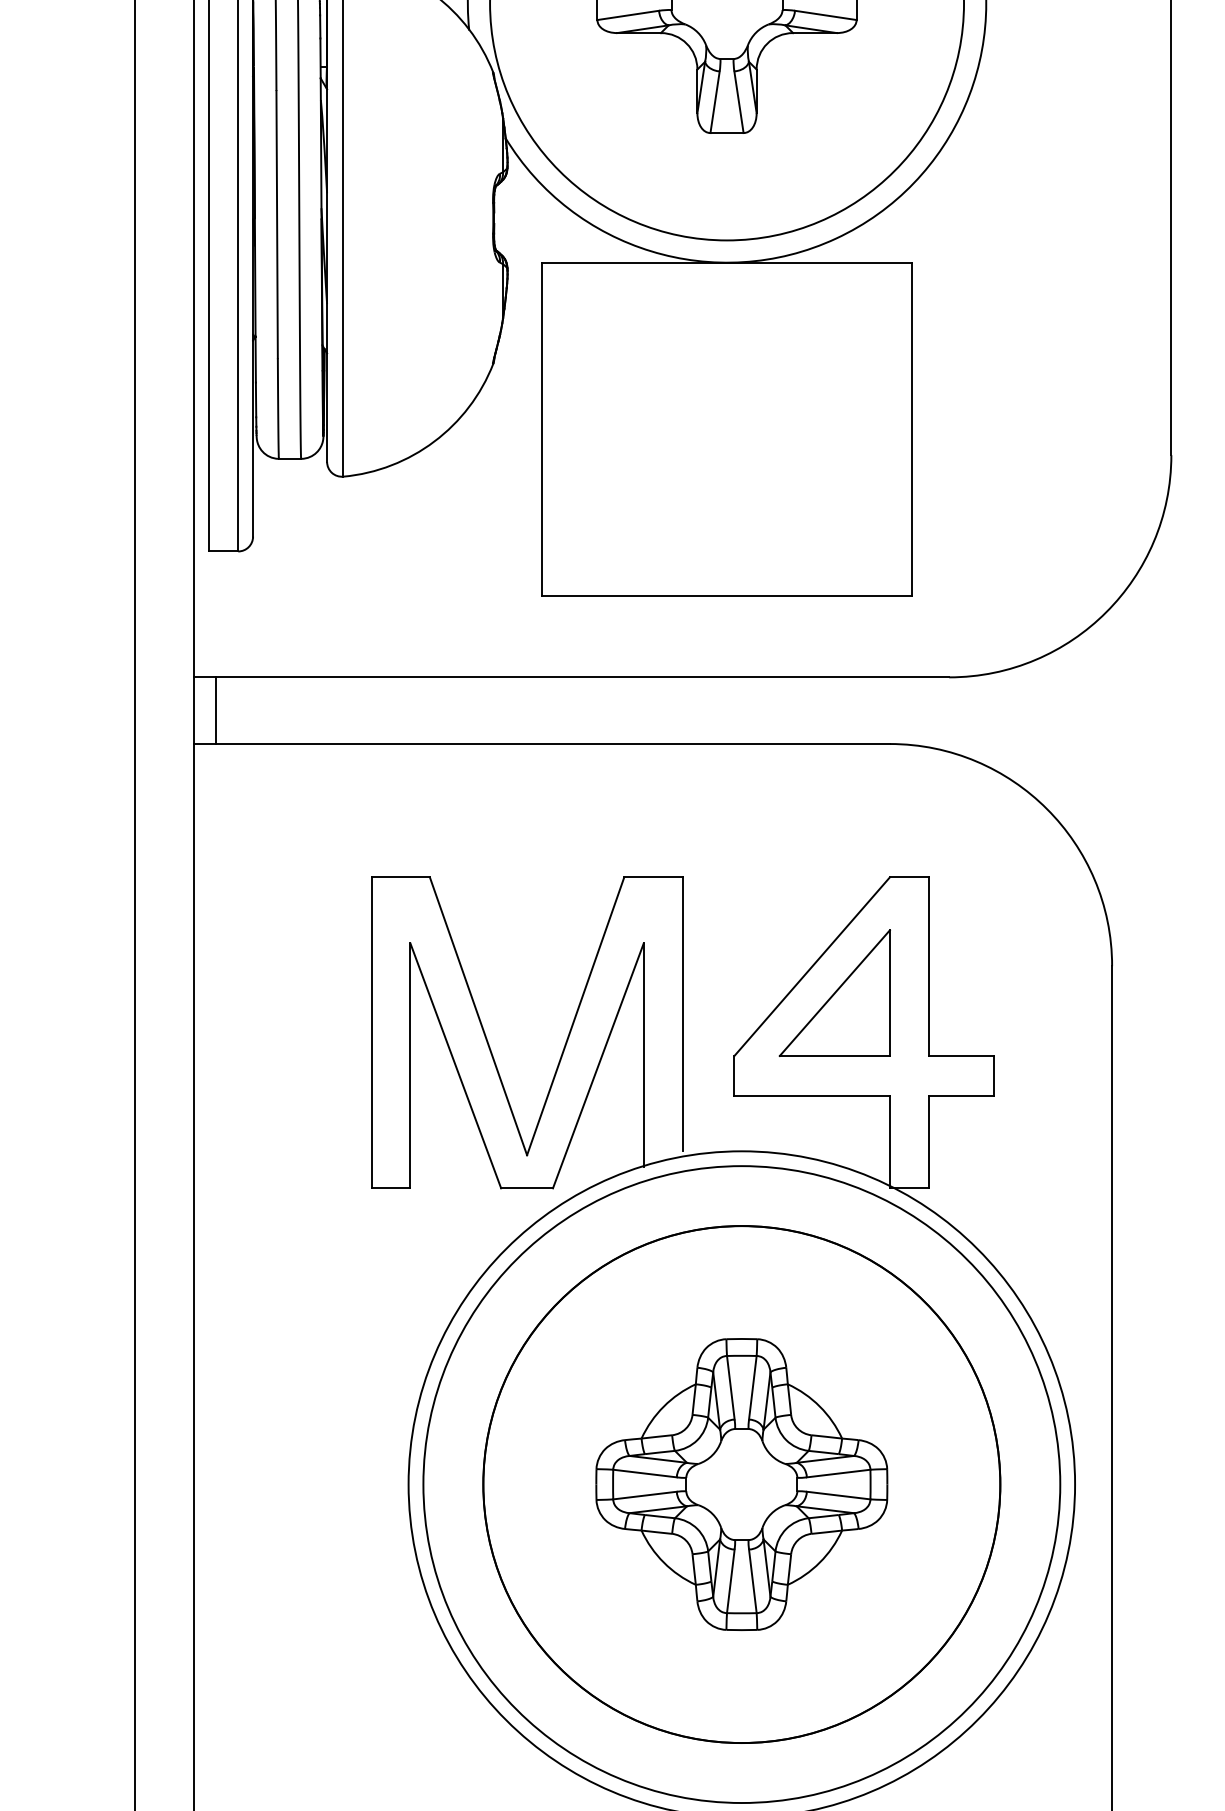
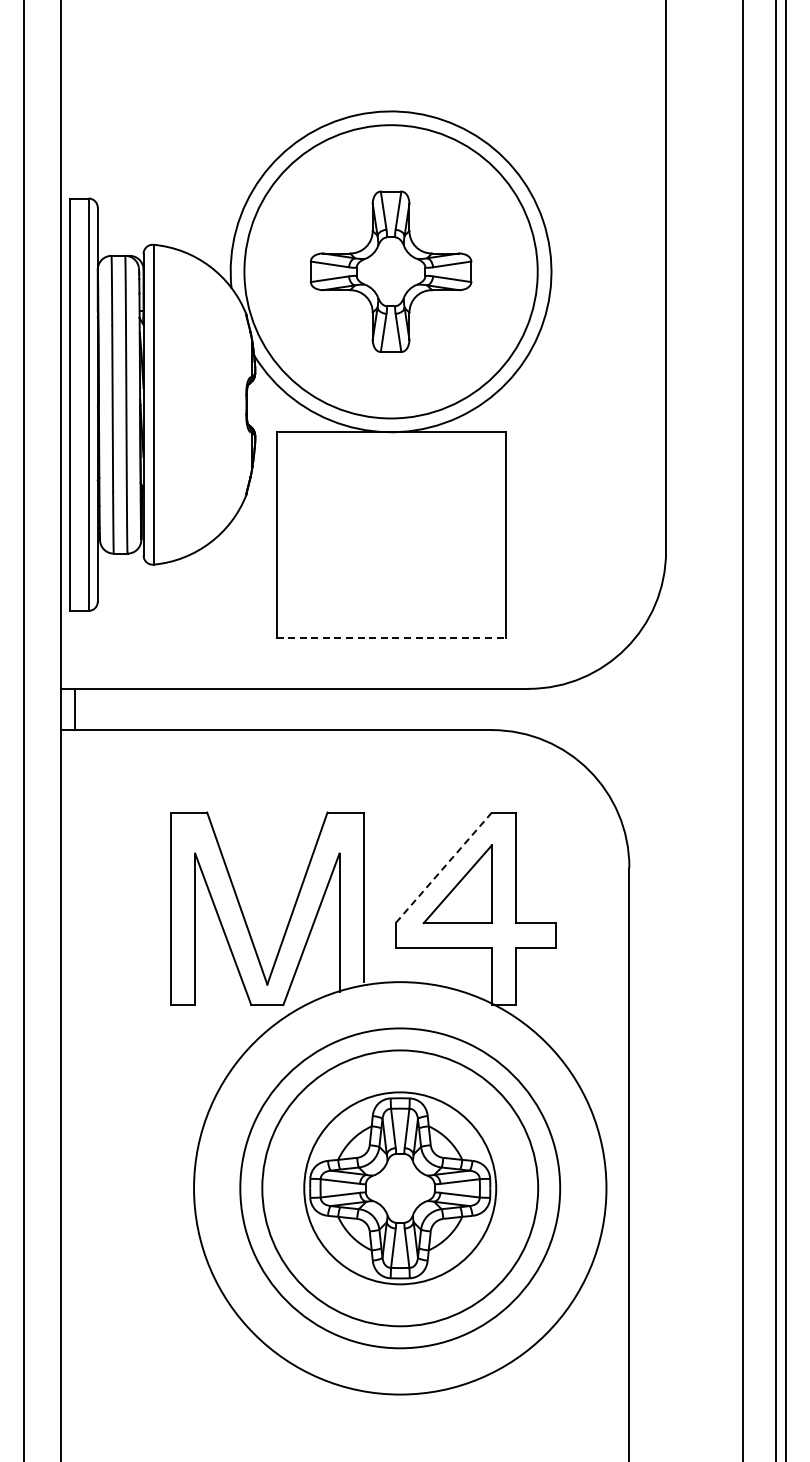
line: (727, 595) -> (391, 638), solid -> dashed
line: (811, 967) -> (443, 868), solid -> dashed
circle: (742, 1484) -> (400, 1188), size x0.6
circle: (742, 1484) -> (400, 1188), size x0.7

